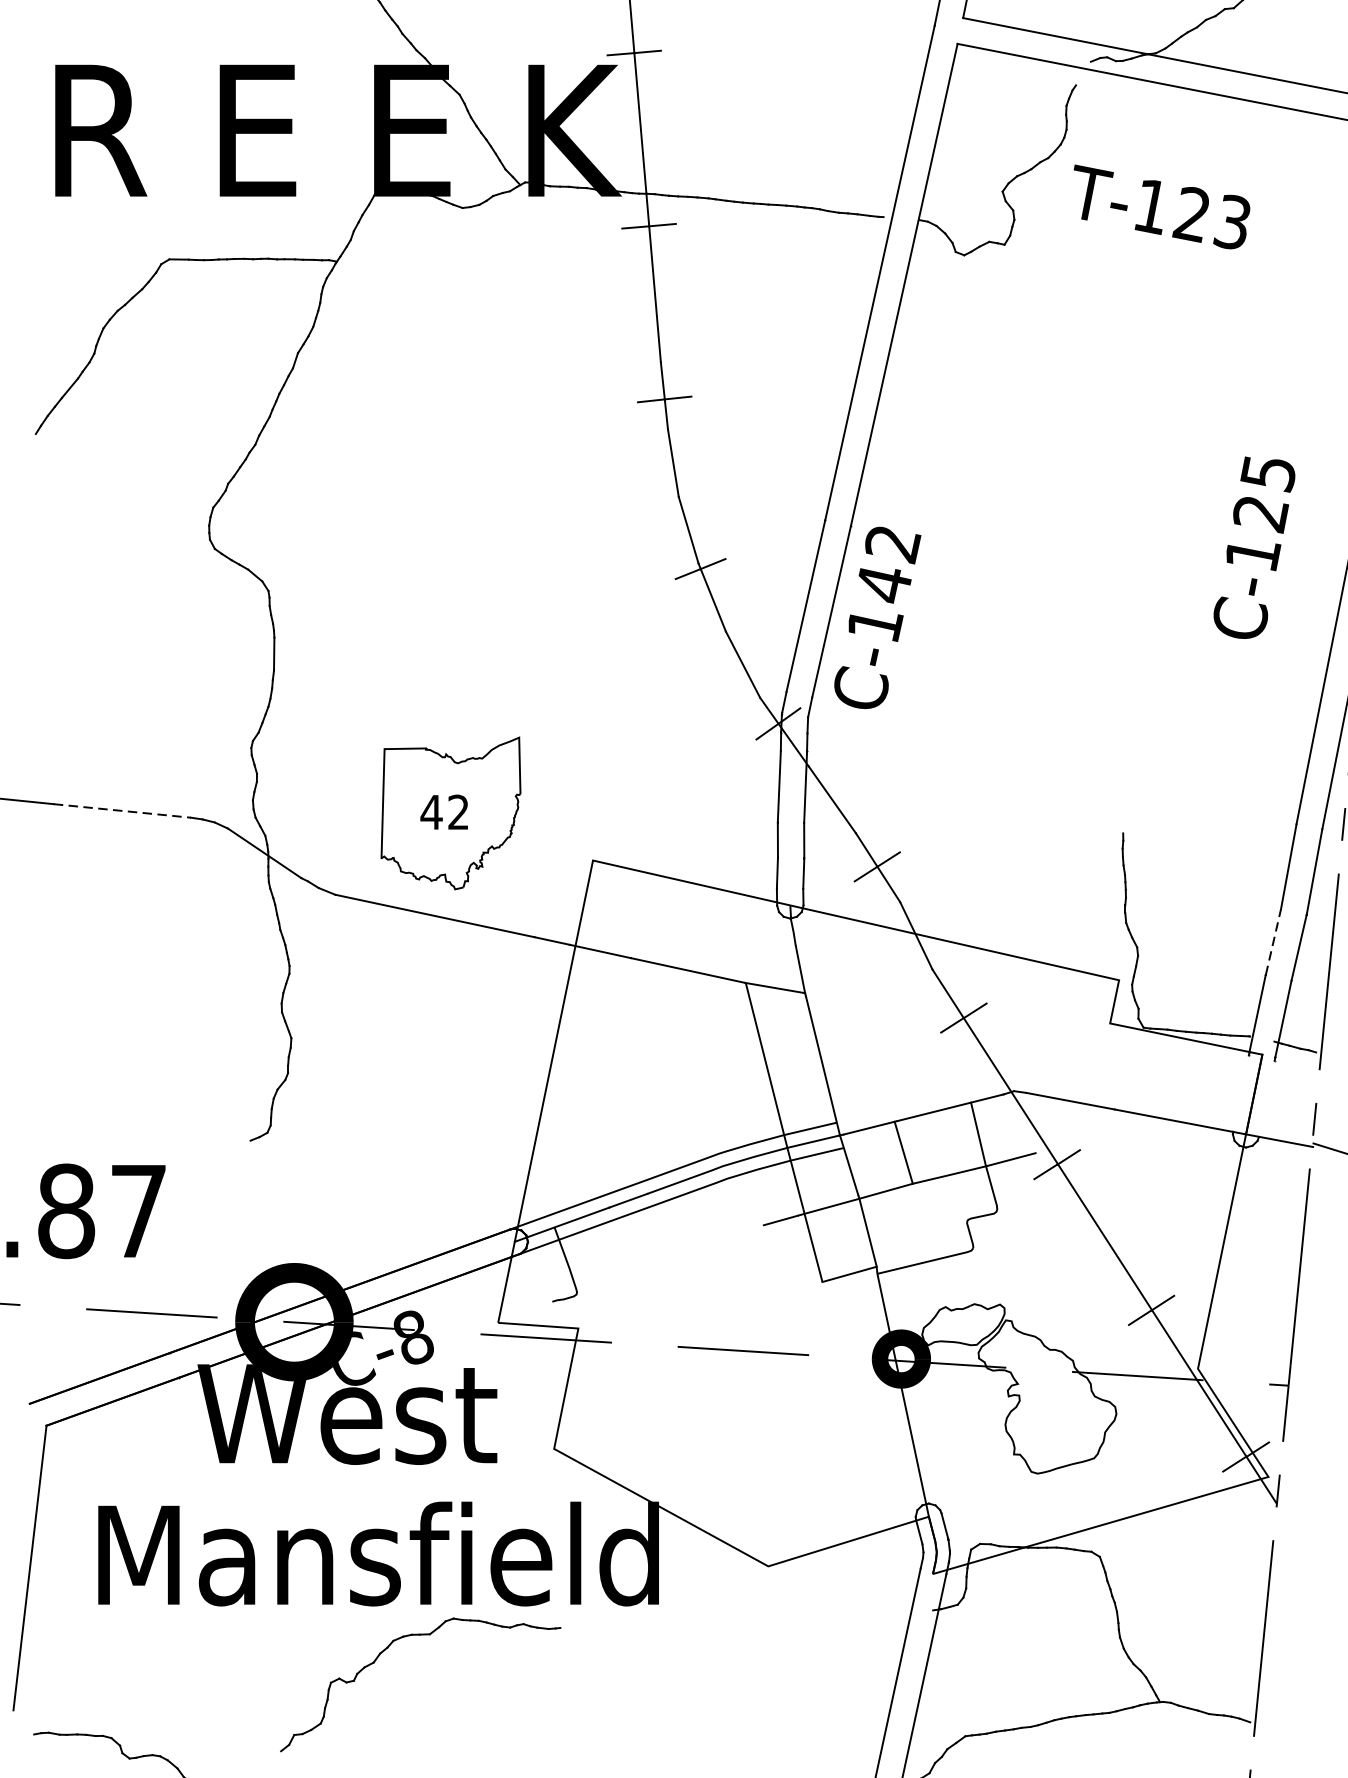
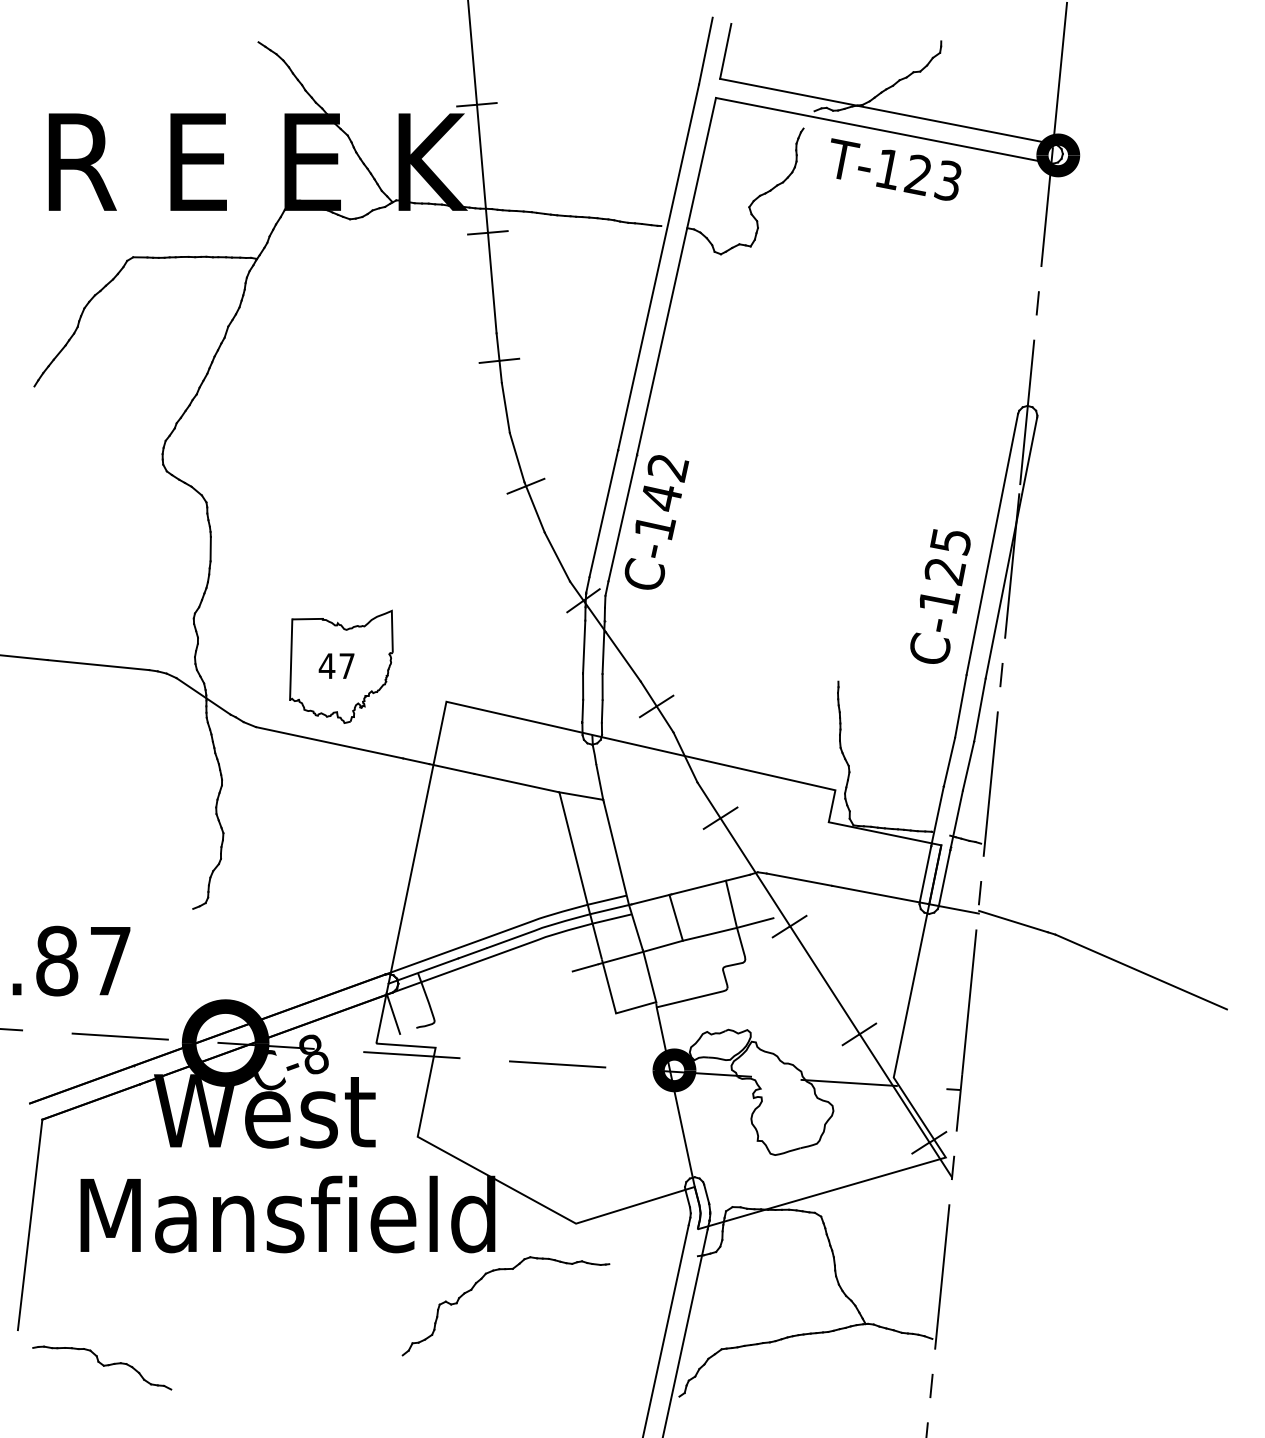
text: (1162, 206) -> (896, 169), moved
text: (1254, 547) -> (940, 596), moved
line: (123, 811) -> (99, 665), dashed -> solid
text: (457, 811) -> (346, 665), 42 -> 47
line: (1273, 942) -> (949, 762), dashed -> solid
line: (1240, 1092) -> (925, 873), added
line: (1266, 1098) -> (944, 877), added
line: (521, 1282) -> (393, 1013), added
part: (388, 1648) -> (482, 1279), moved

